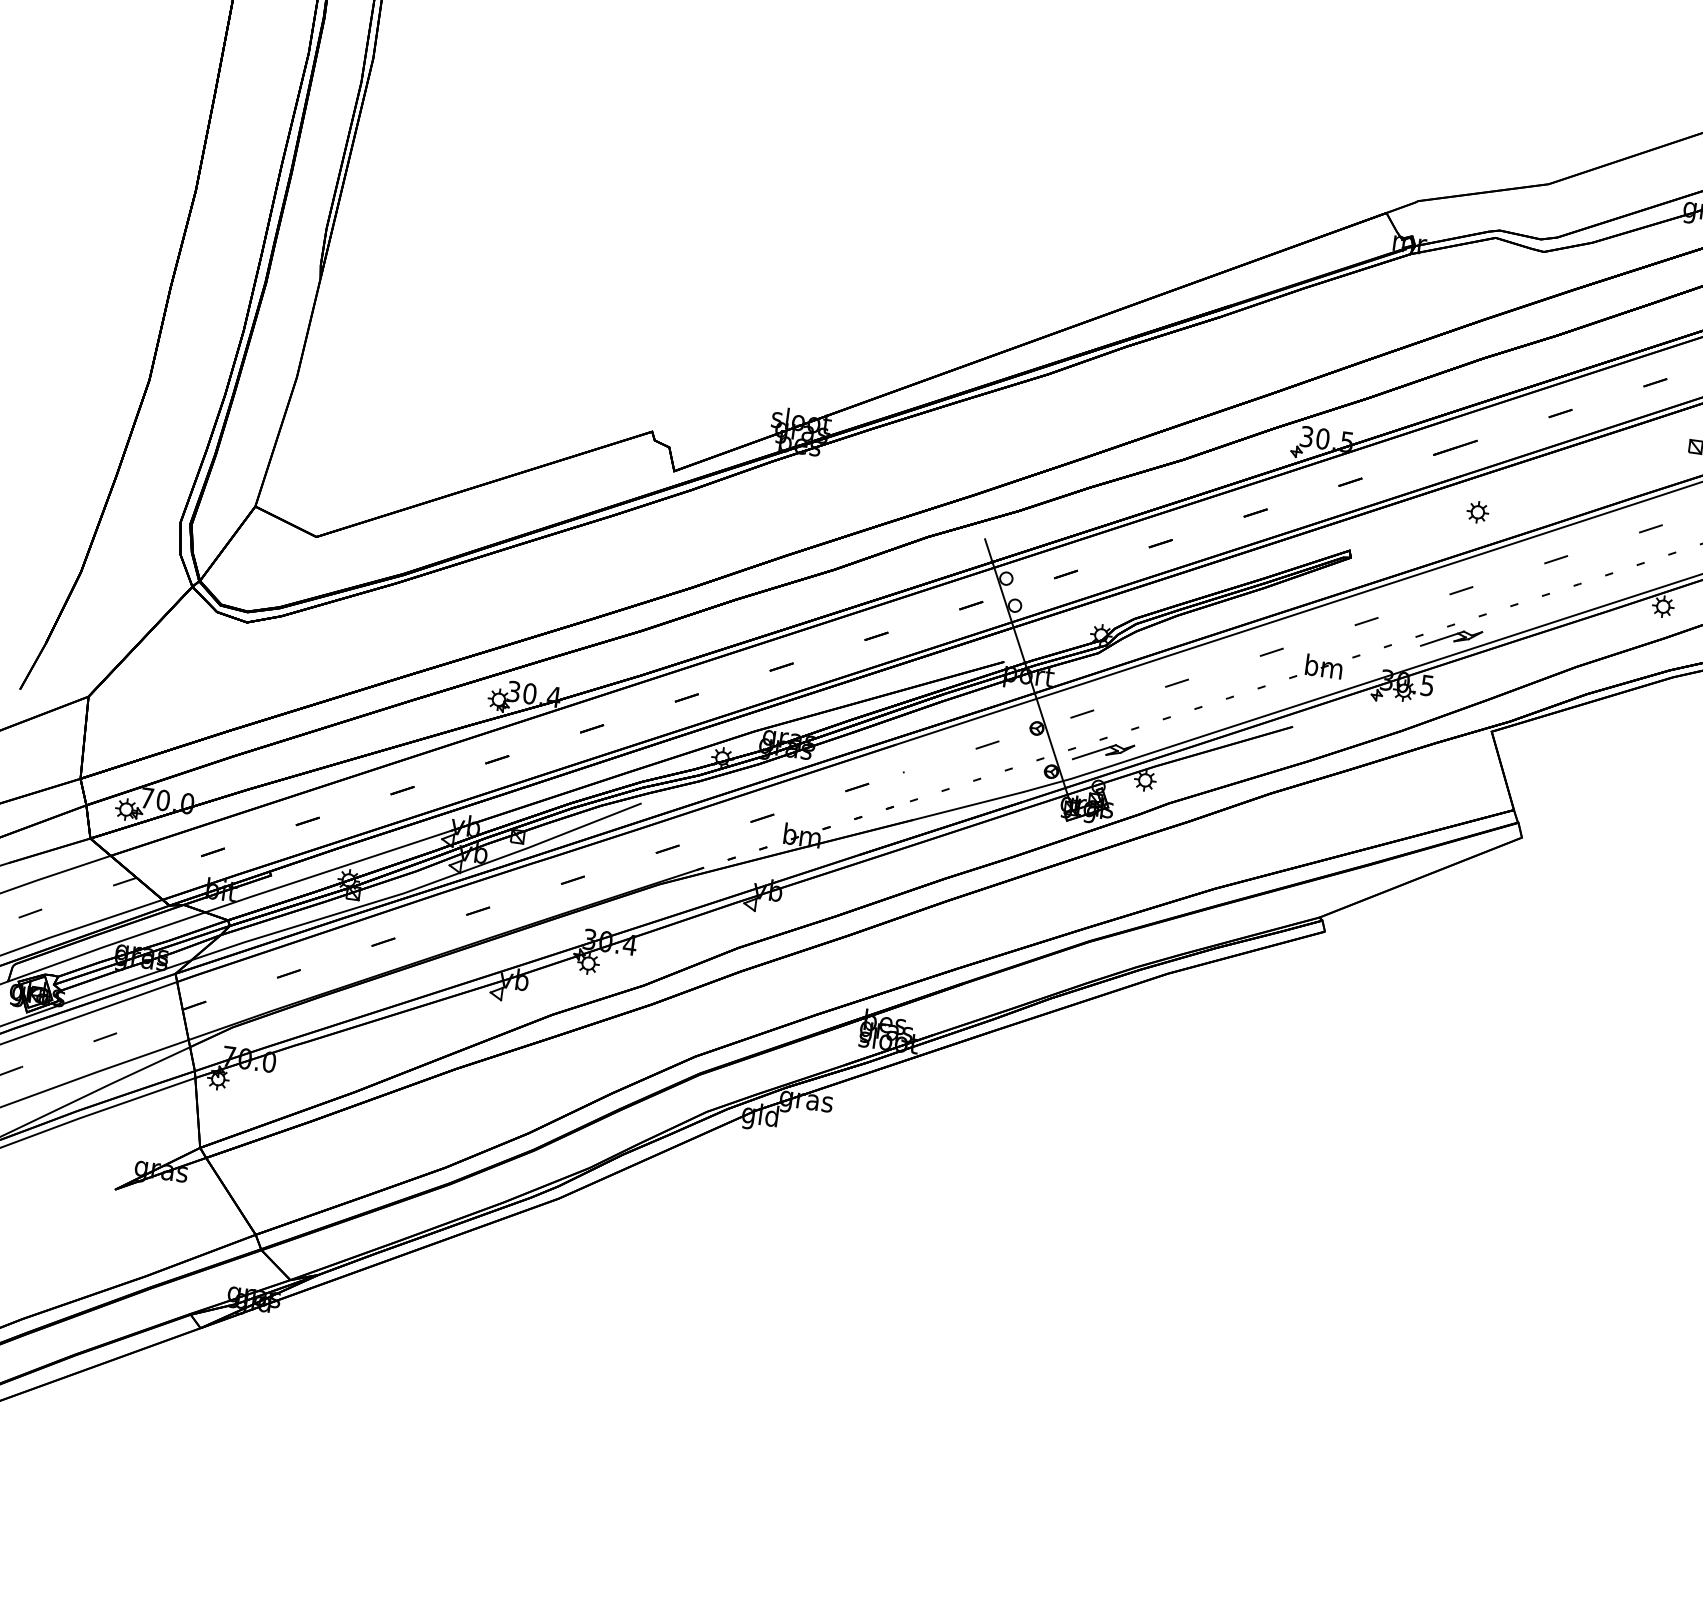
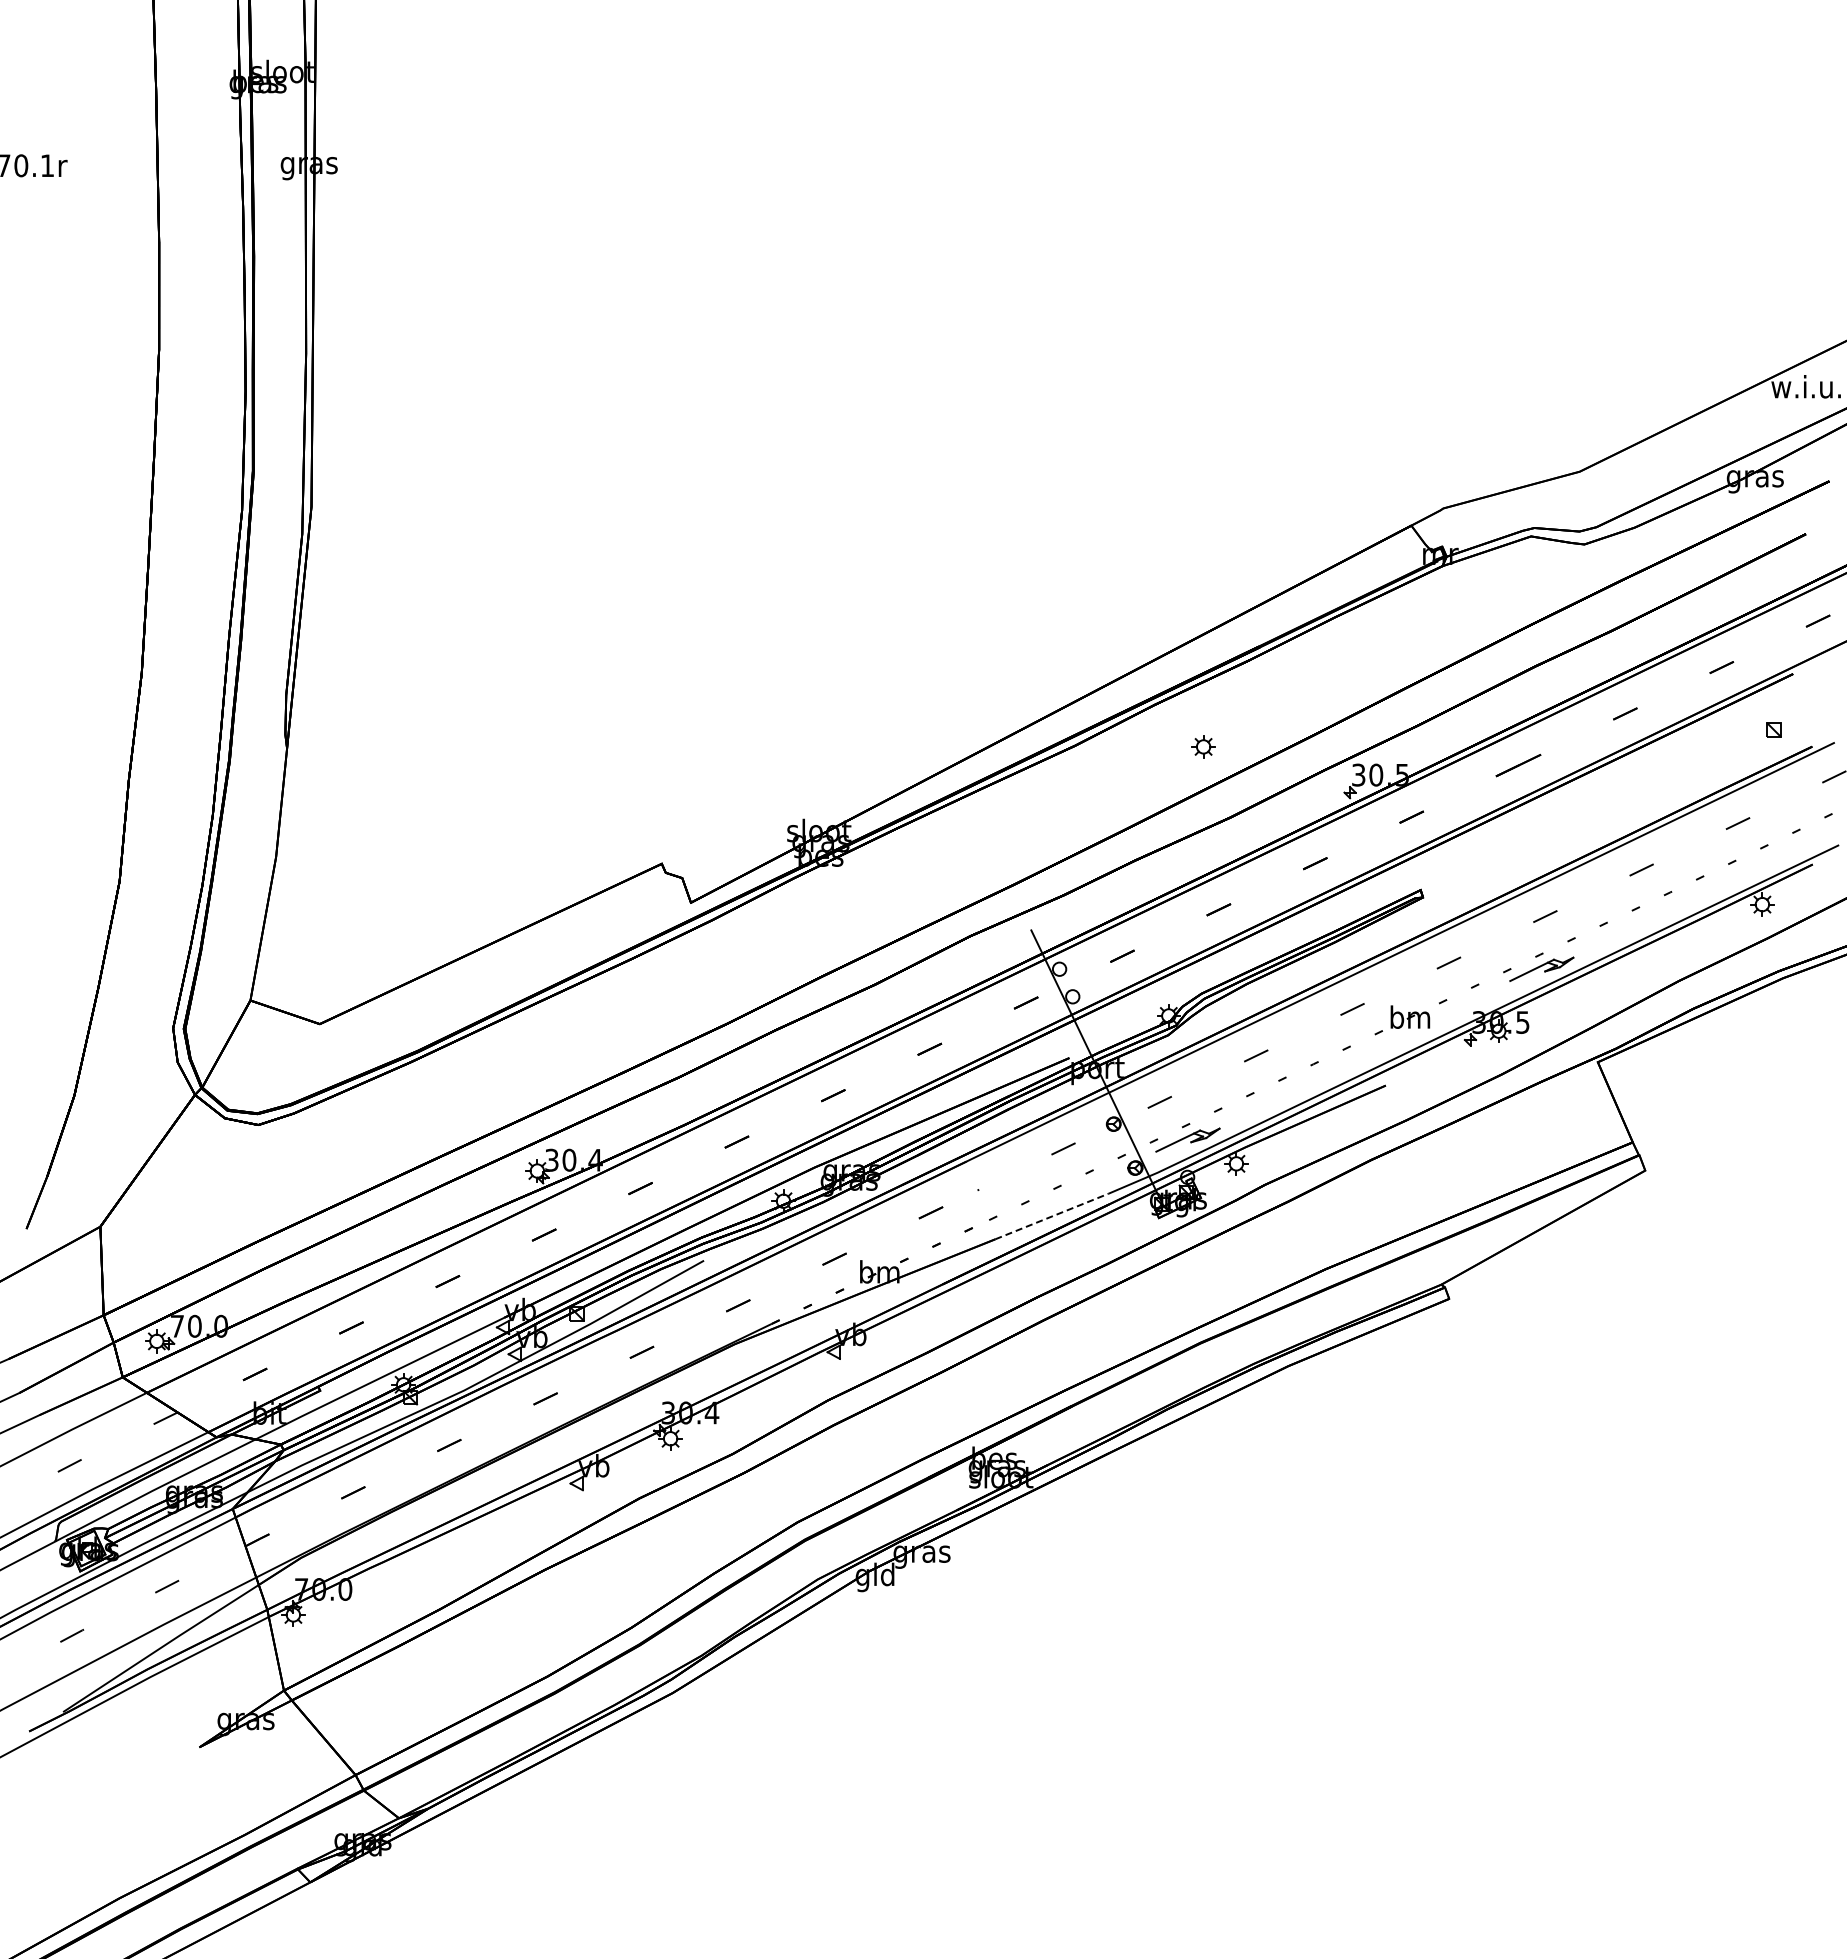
part: (1477, 511) -> (1203, 746), moved
line: (968, 805) -> (1051, 1216), solid -> dashed

